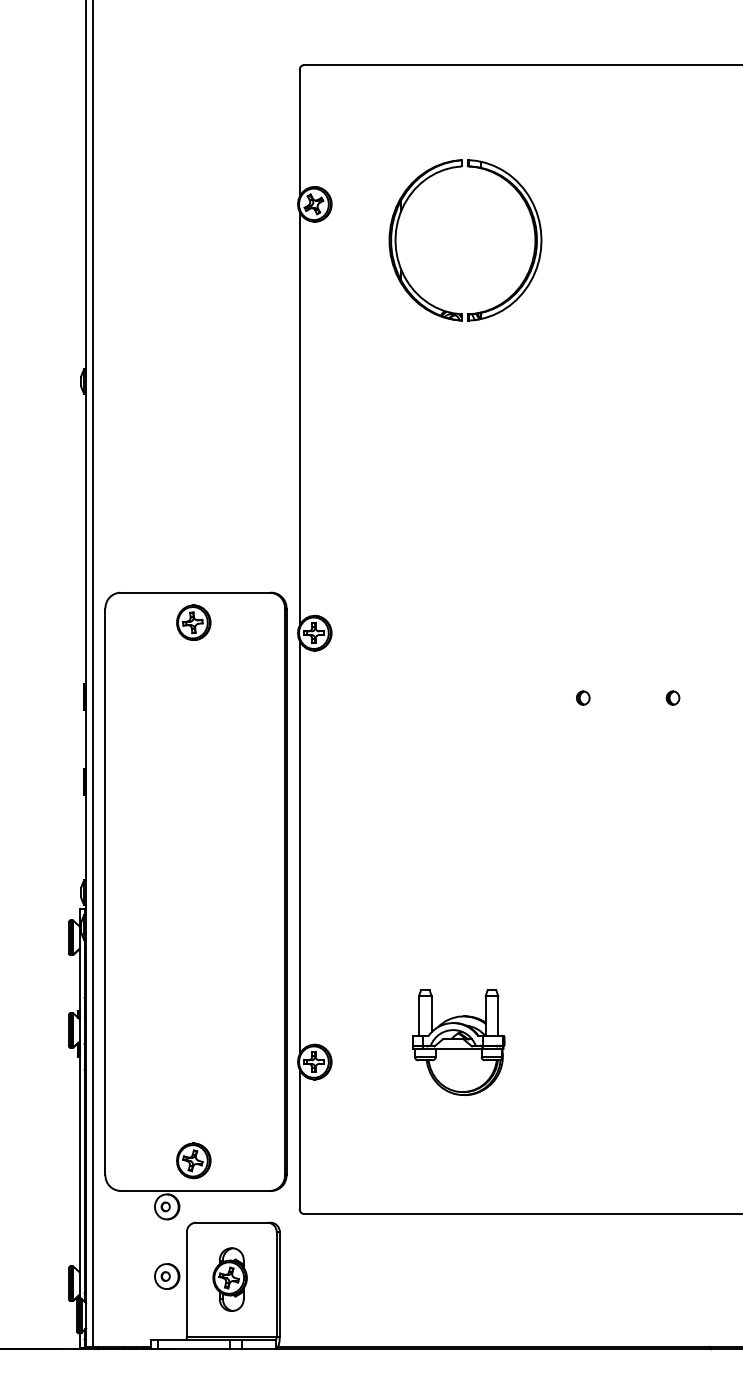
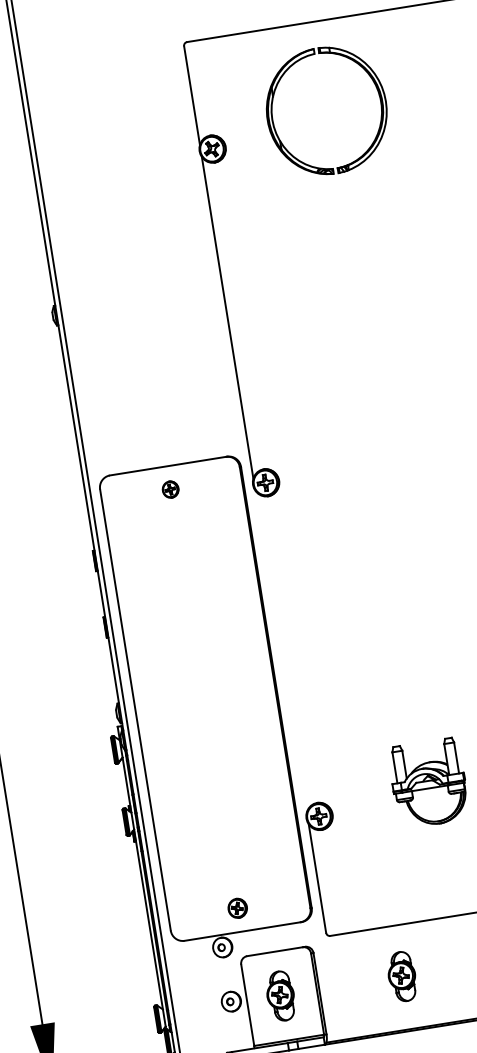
part: (533, 230) -> (378, 94), moved
part: (193, 622) -> (170, 489), size x0.6
line: (299, 847) -> (280, 651), removed
part: (193, 1160) -> (237, 908), size x0.7
part: (385, 1279) -> (401, 976), added

